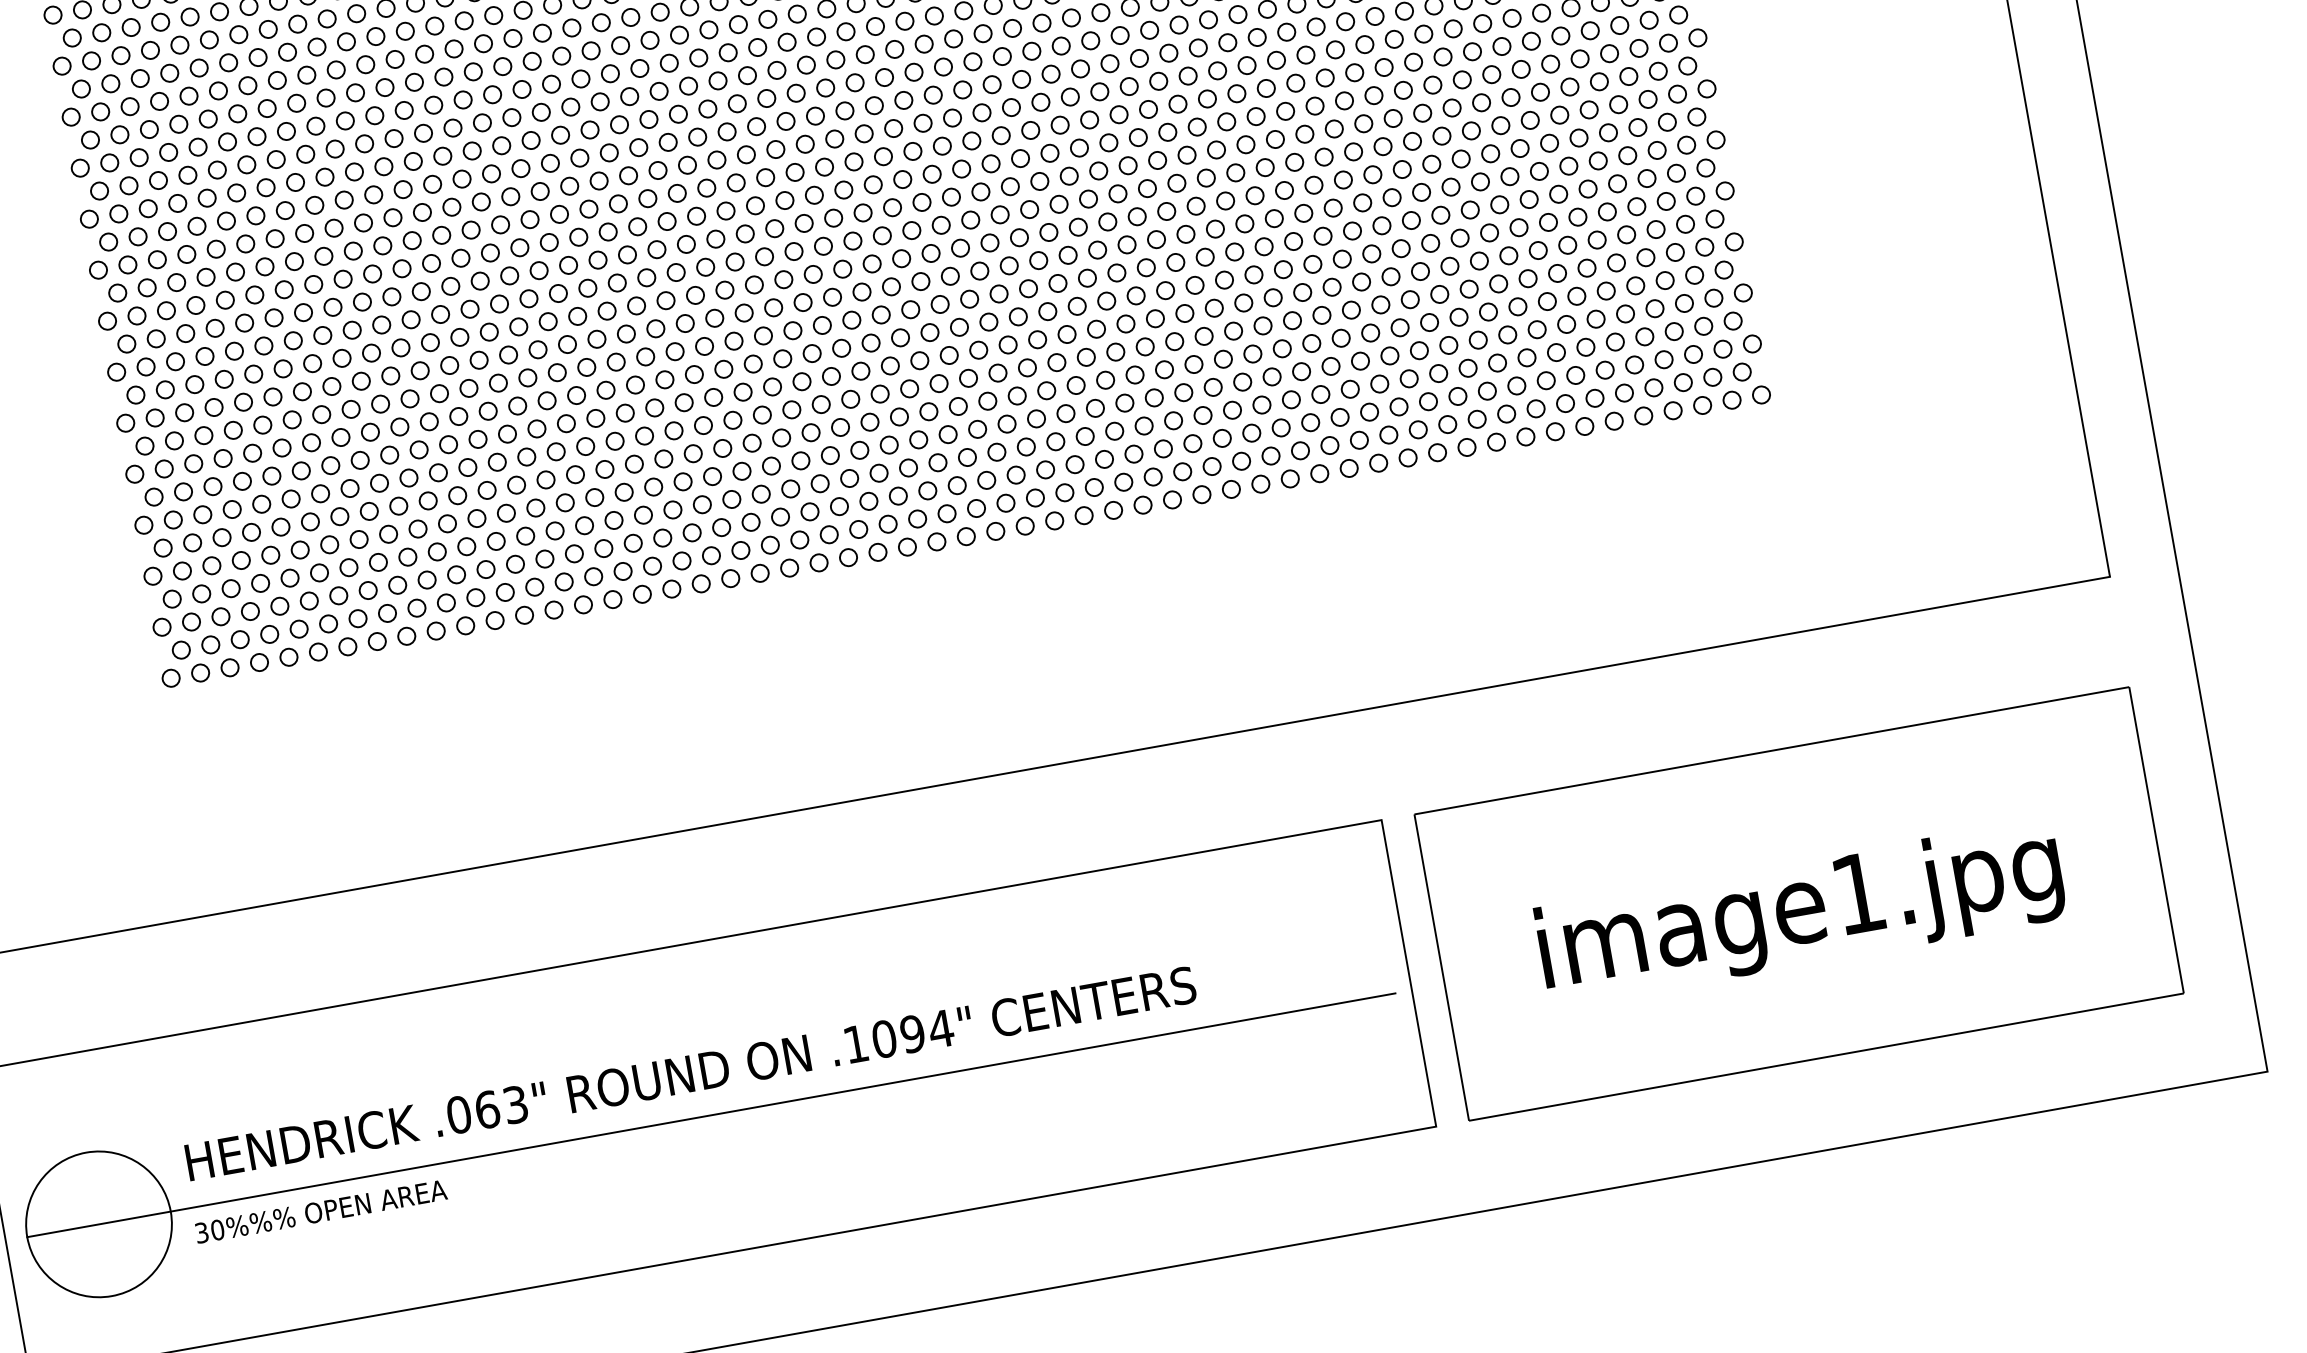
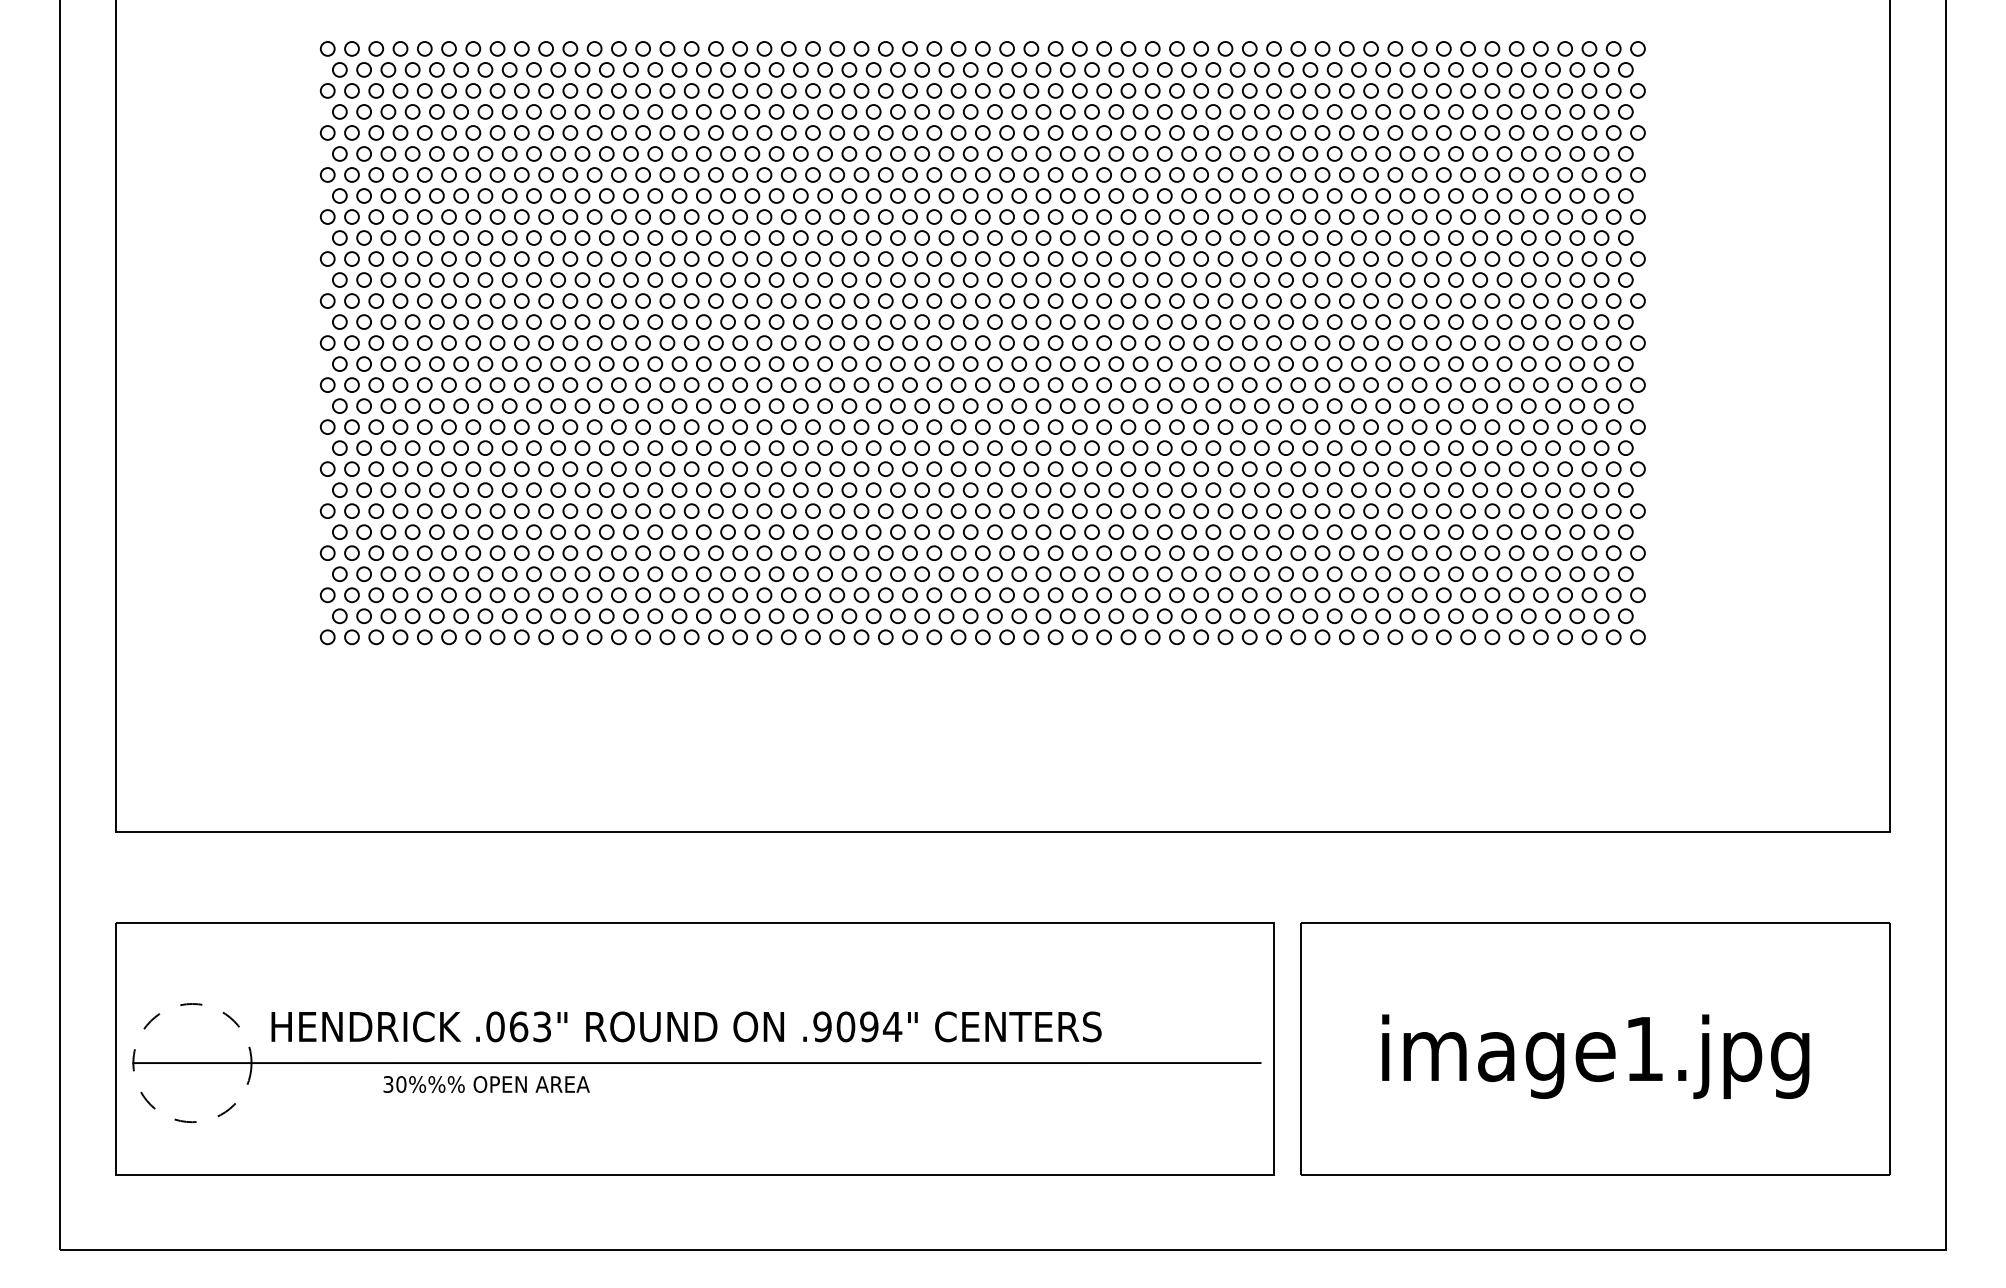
text: (855, 1043) -> (822, 1026), .1094" -> .9094"
text: (320, 1211) -> (486, 1084), moved
circle: (98, 1223) -> (192, 1062), solid -> dashed

